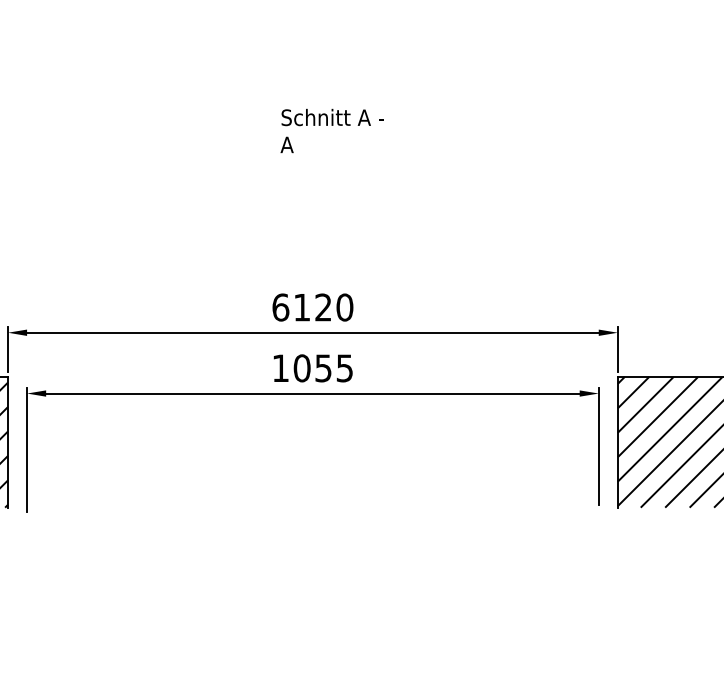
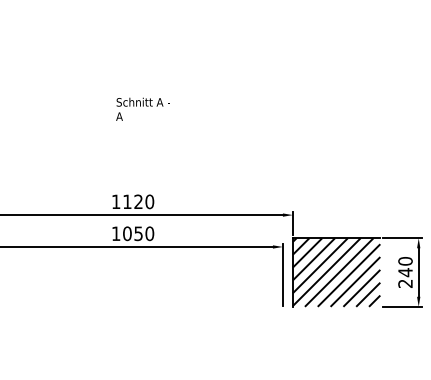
text: (279, 306) -> (115, 201), 6120 -> 1120
text: (344, 367) -> (149, 233), 1055 -> 1050

